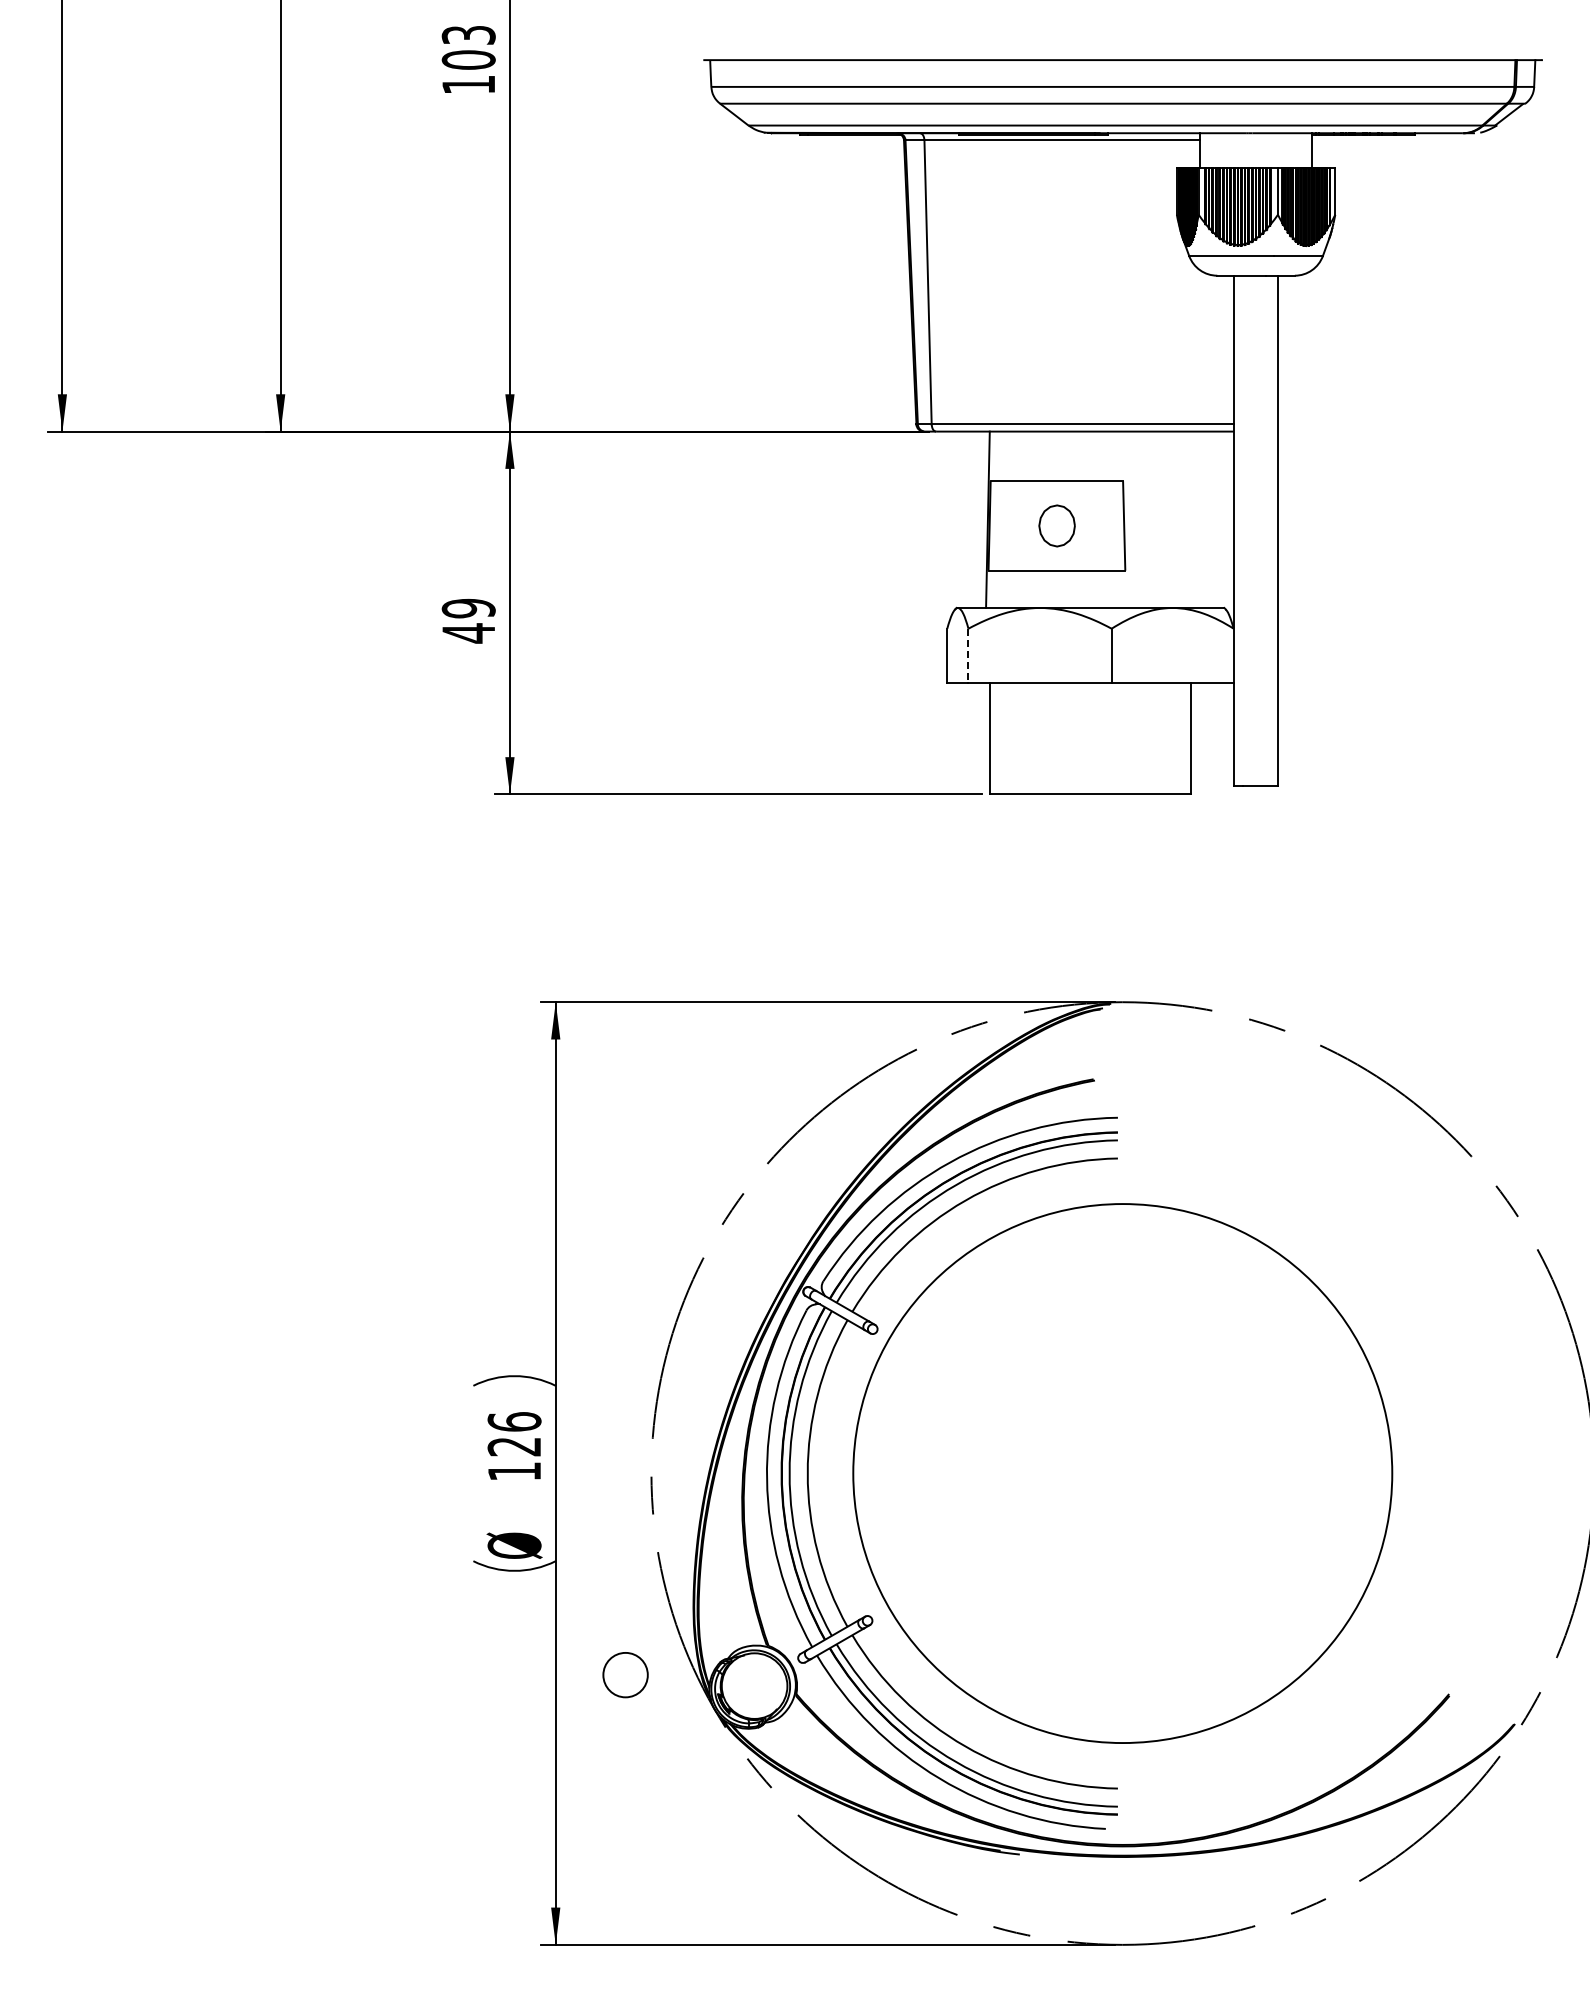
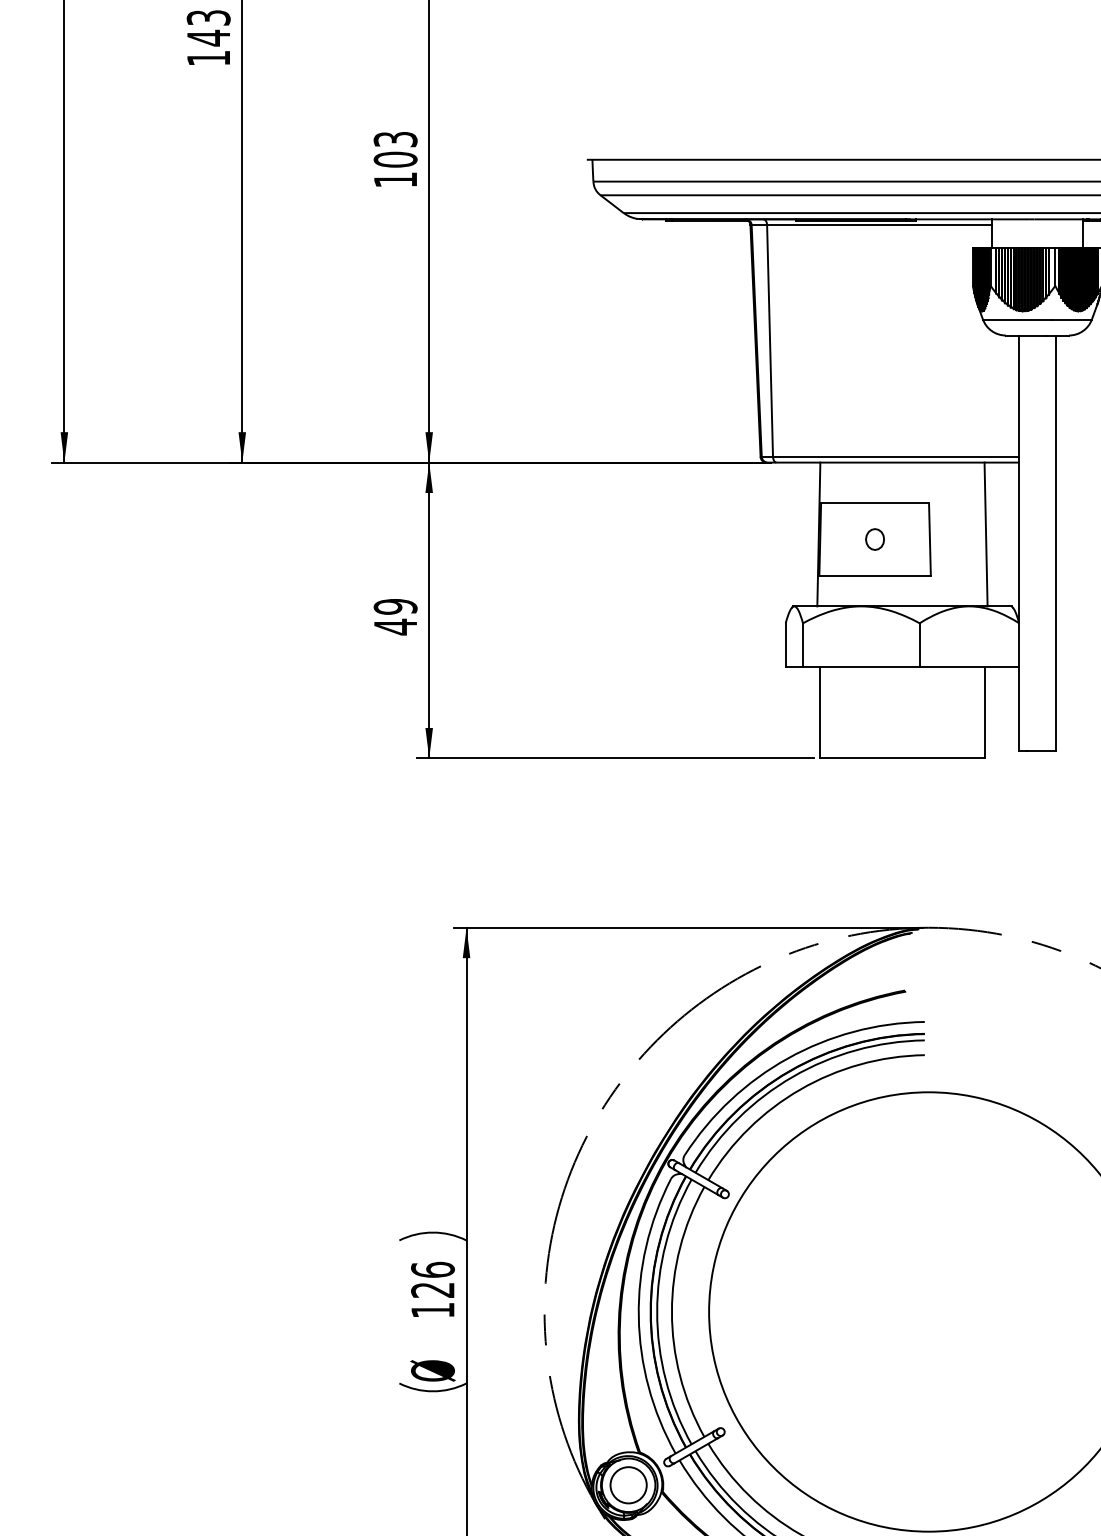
line: (1192, 519) -> (985, 534), added
part: (1056, 525) -> (874, 539), size x0.62
line: (968, 655) -> (803, 645), dashed -> solid
circle: (625, 1675) -> (628, 1485), moved

